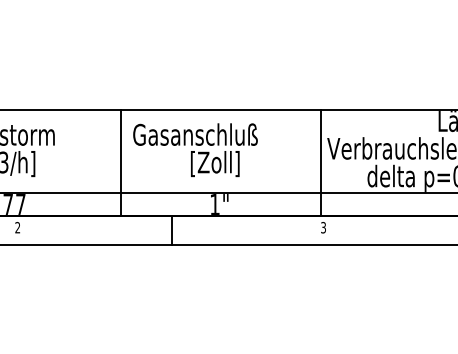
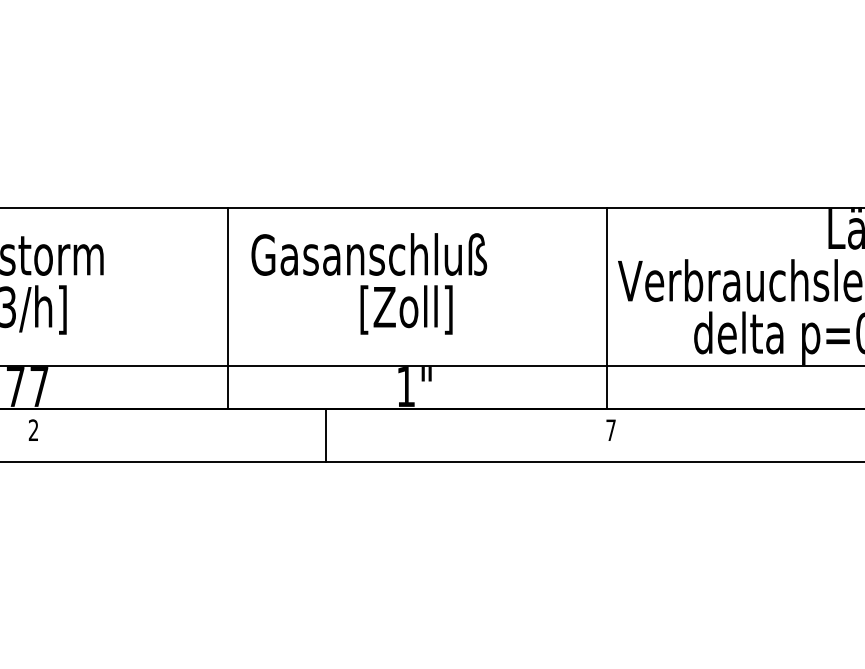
text: (323, 227) -> (610, 429), 3 -> 7

